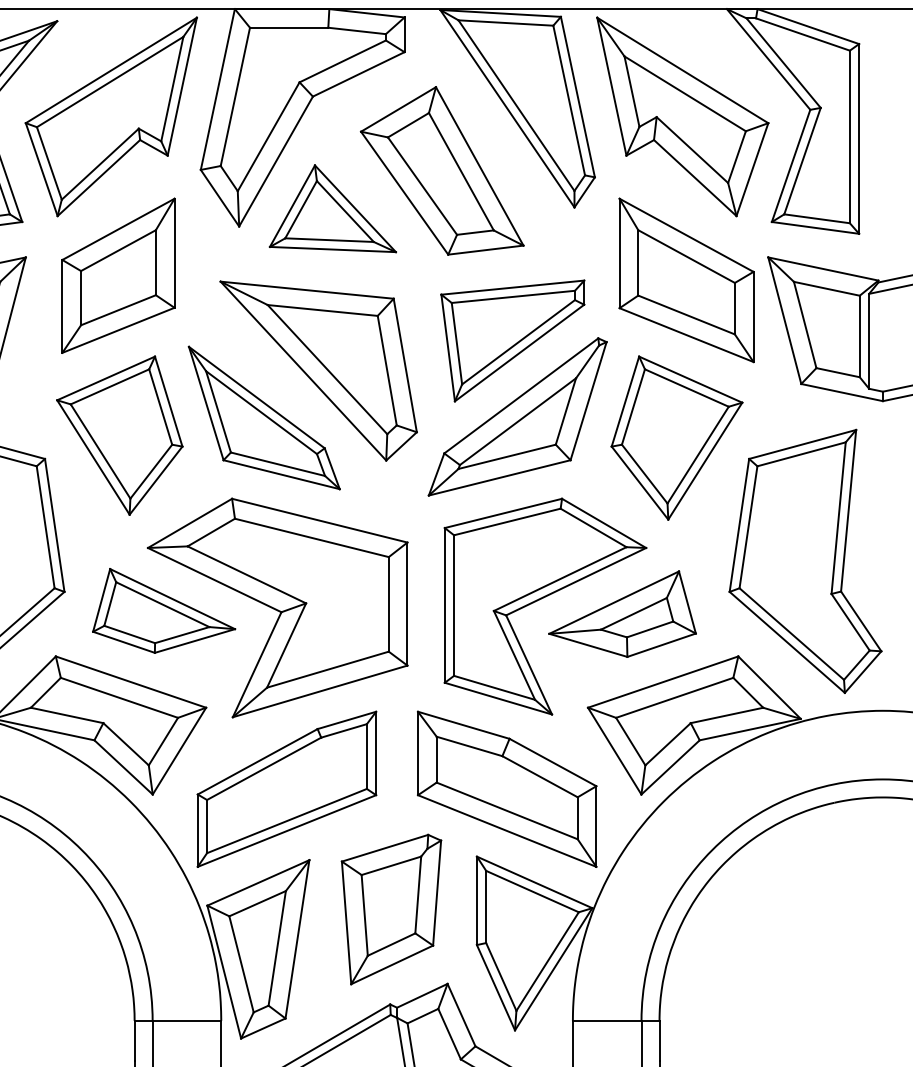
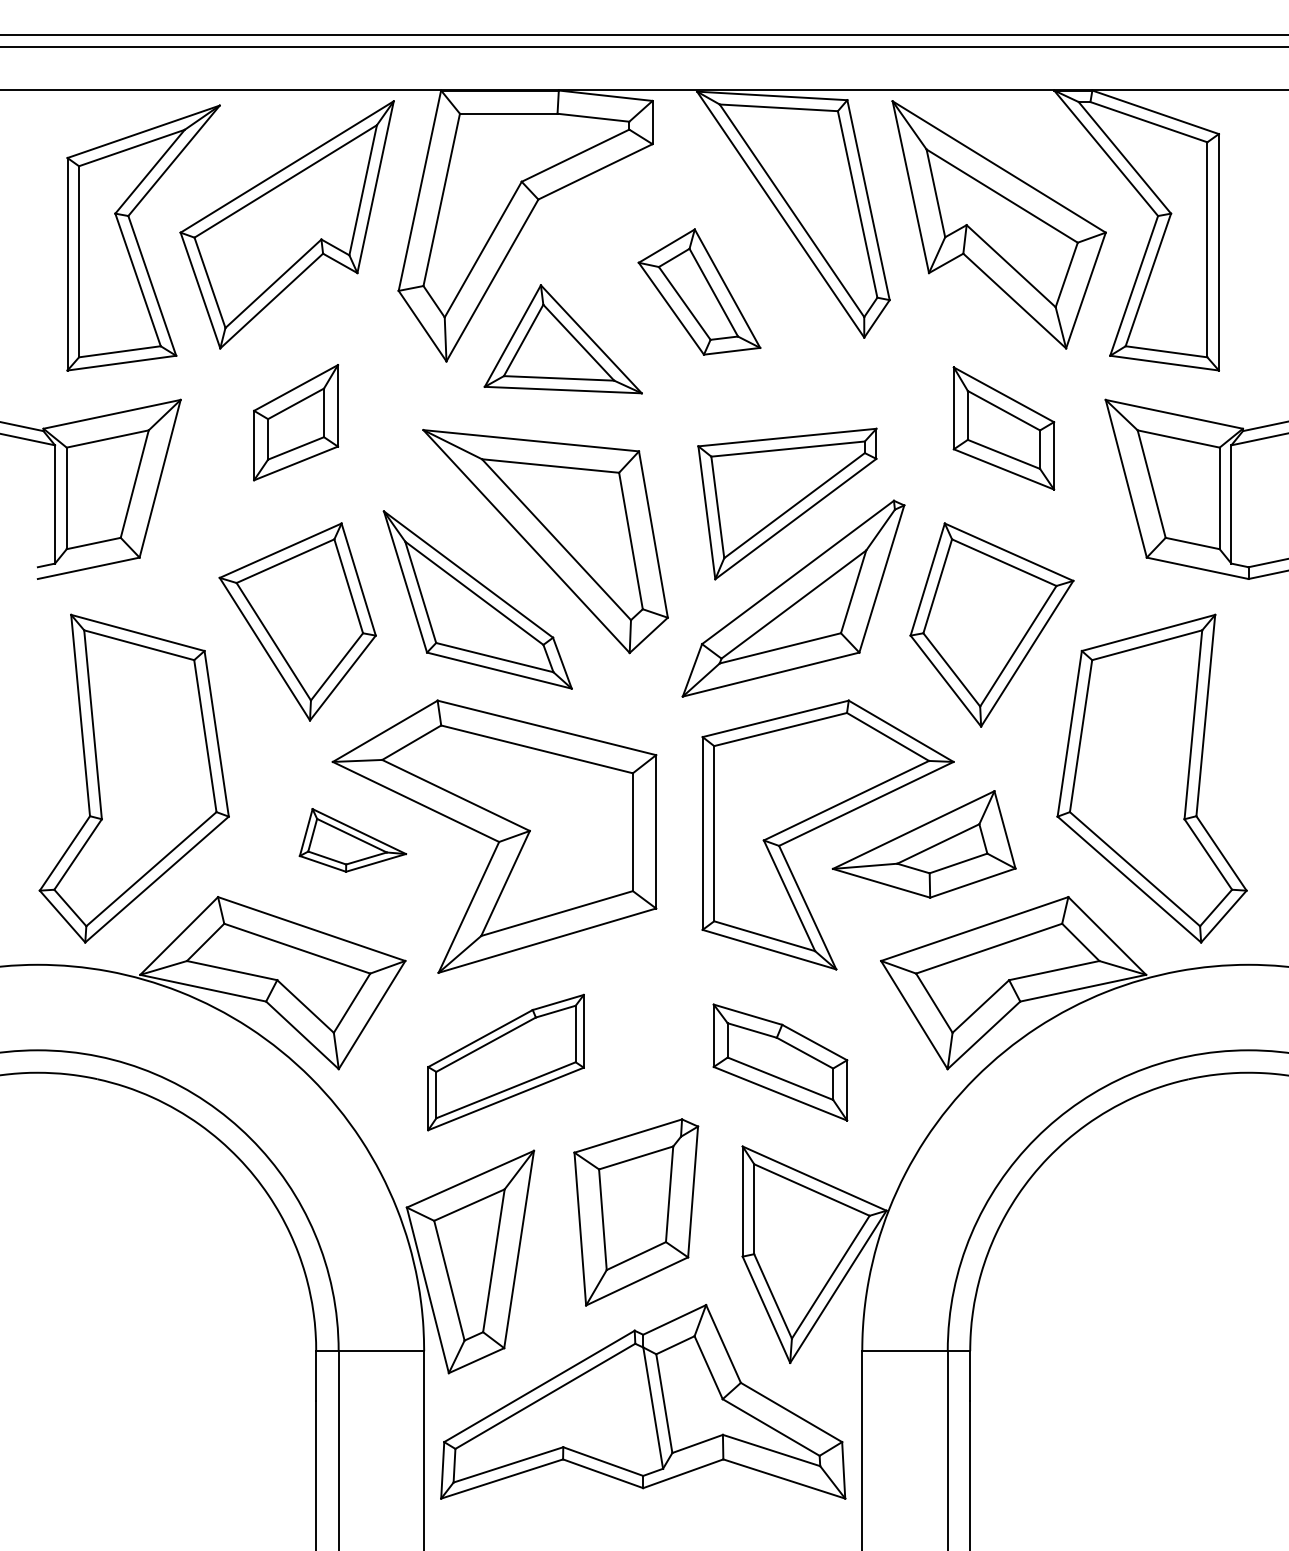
part: (442, 170) -> (699, 291), size x0.6
part: (118, 275) -> (295, 422), size x0.6
part: (686, 280) -> (1003, 428), size x0.6
part: (163, 611) -> (352, 840), size x0.6
part: (286, 789) -> (505, 1062), size x0.7
part: (507, 789) -> (780, 1062), size x0.6

